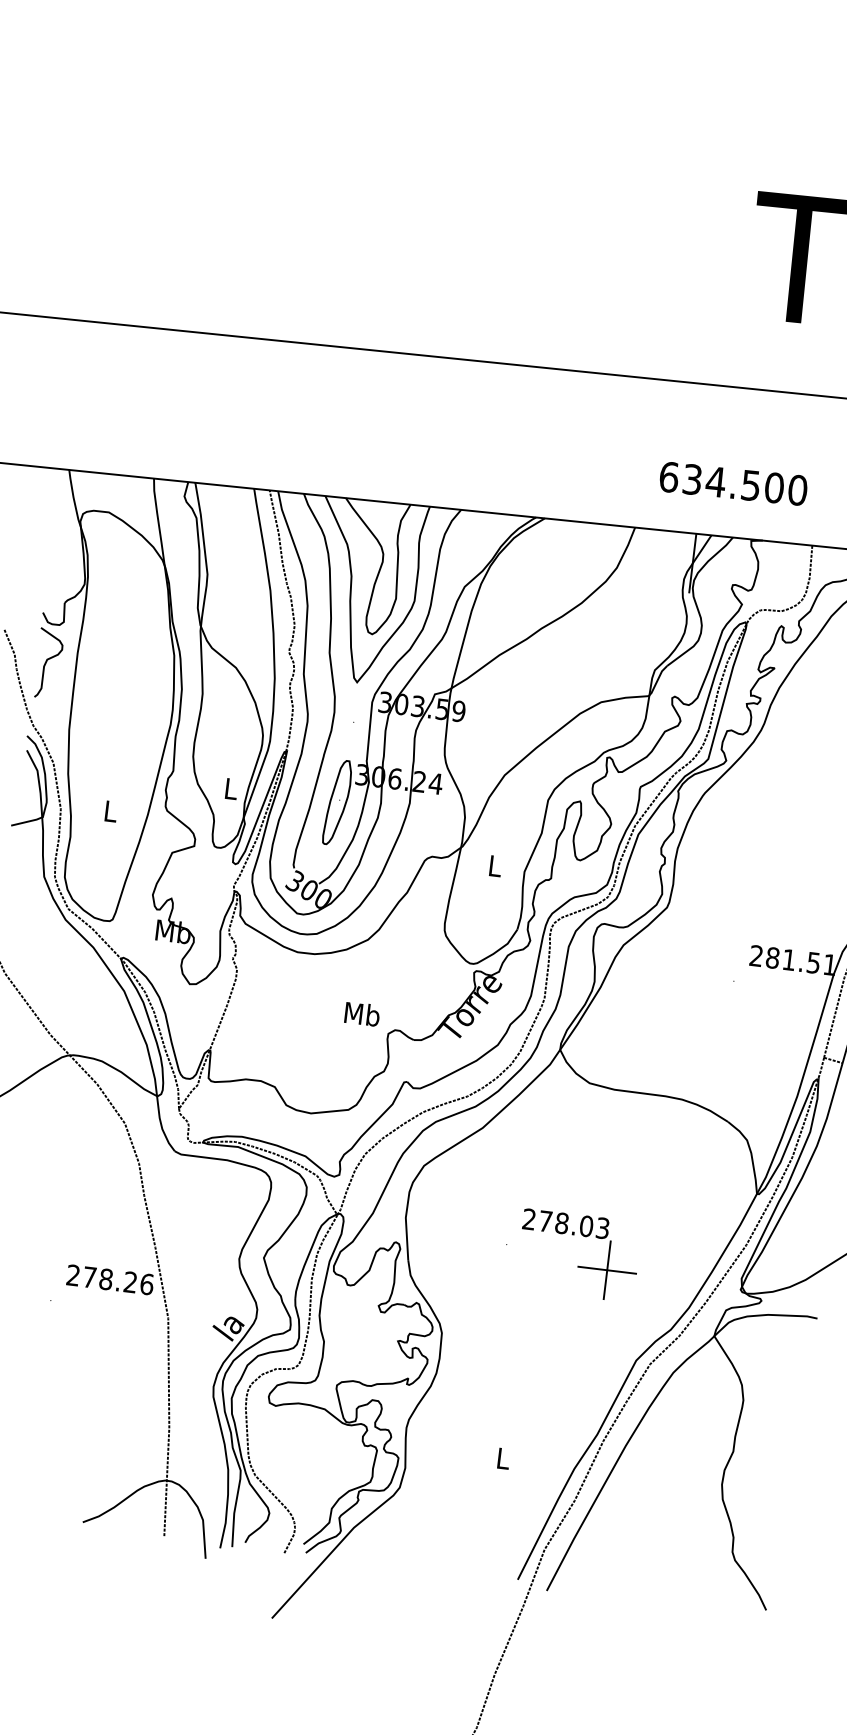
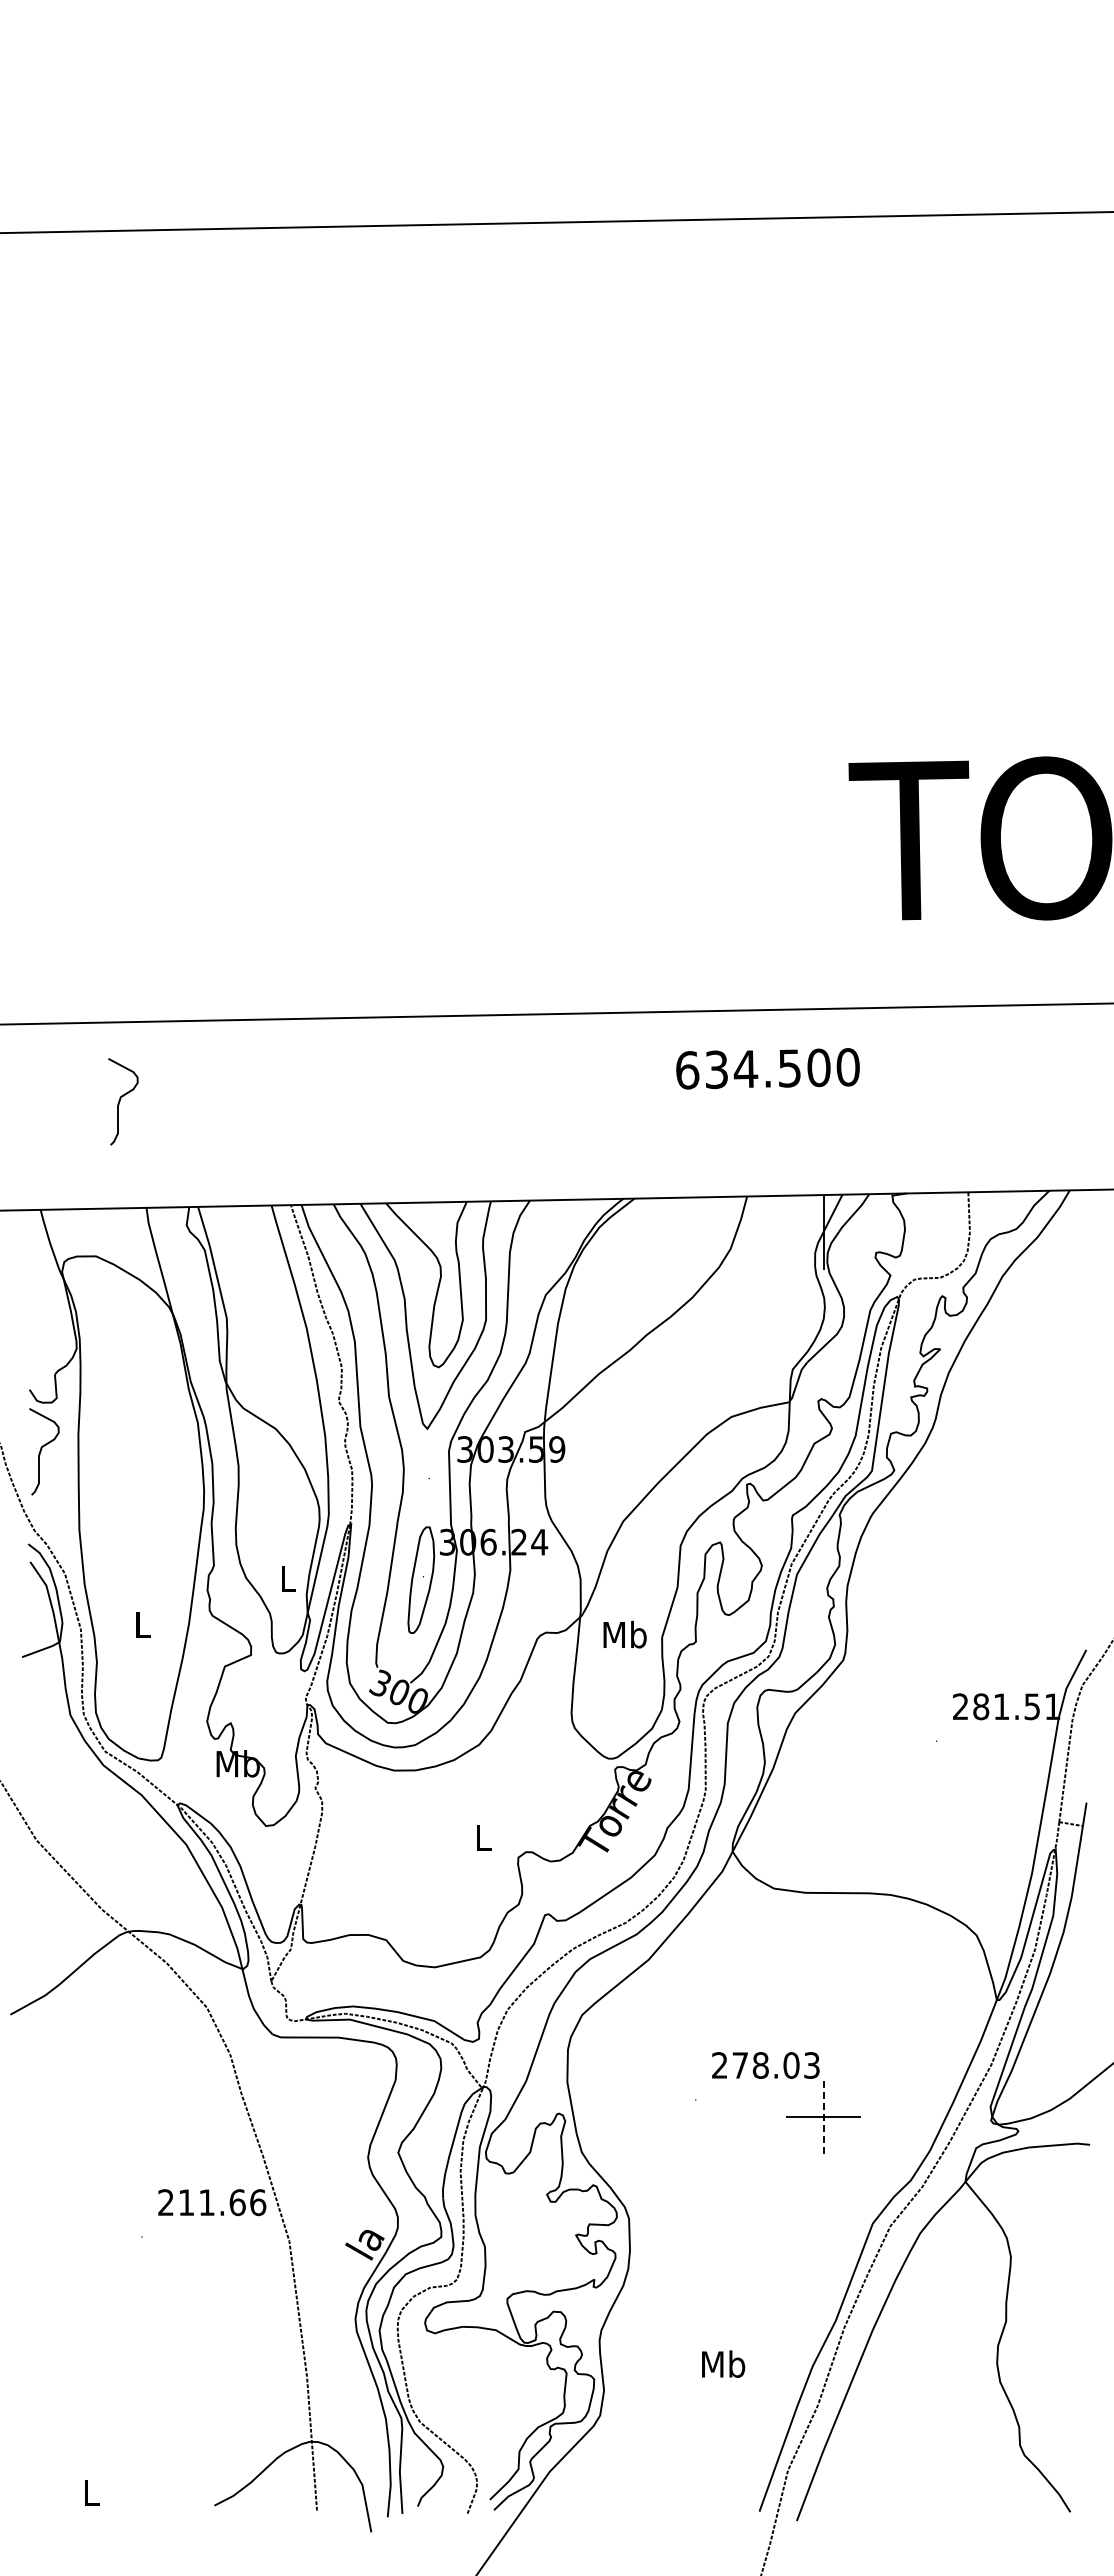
curve: (143, 391) -> (120, 1101), added
text: (733, 483) -> (767, 1068), moved
text: (494, 865) -> (624, 1634), L -> Mb
text: (362, 1014) -> (483, 1837), Mb -> L
line: (607, 1270) -> (823, 2116), solid -> dashed
text: (110, 1279) -> (212, 2202), 278.26 -> 211.66
text: (503, 1457) -> (723, 2363), L -> Mb

